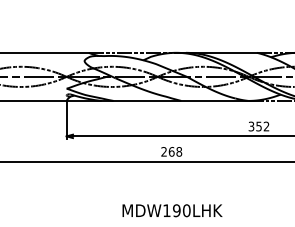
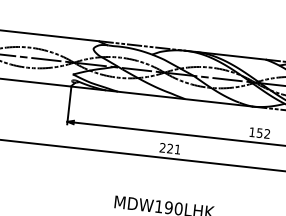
text: (251, 126) -> (252, 132), 352 -> 152
text: (175, 151) -> (174, 148), 268 -> 221

